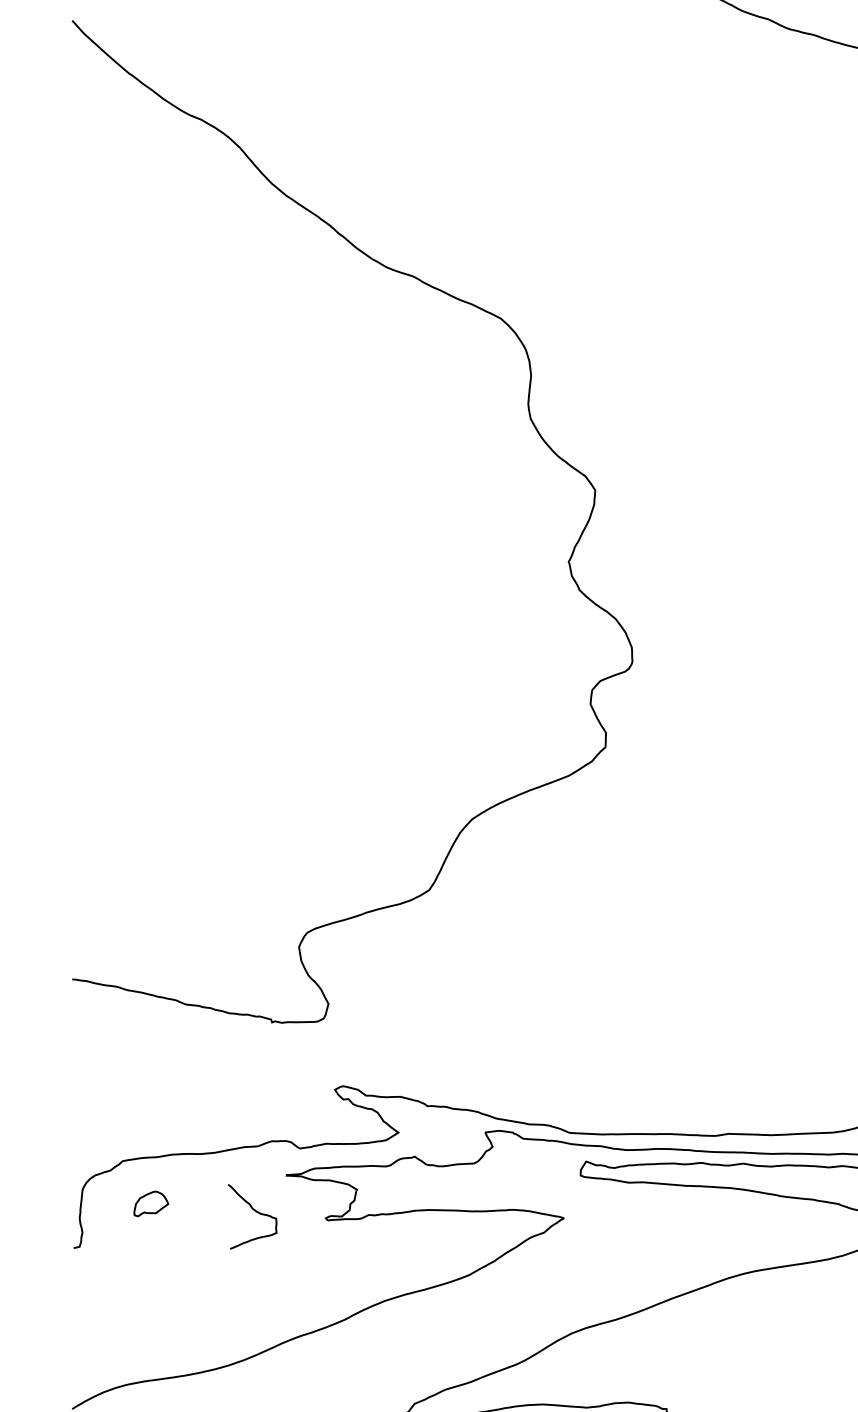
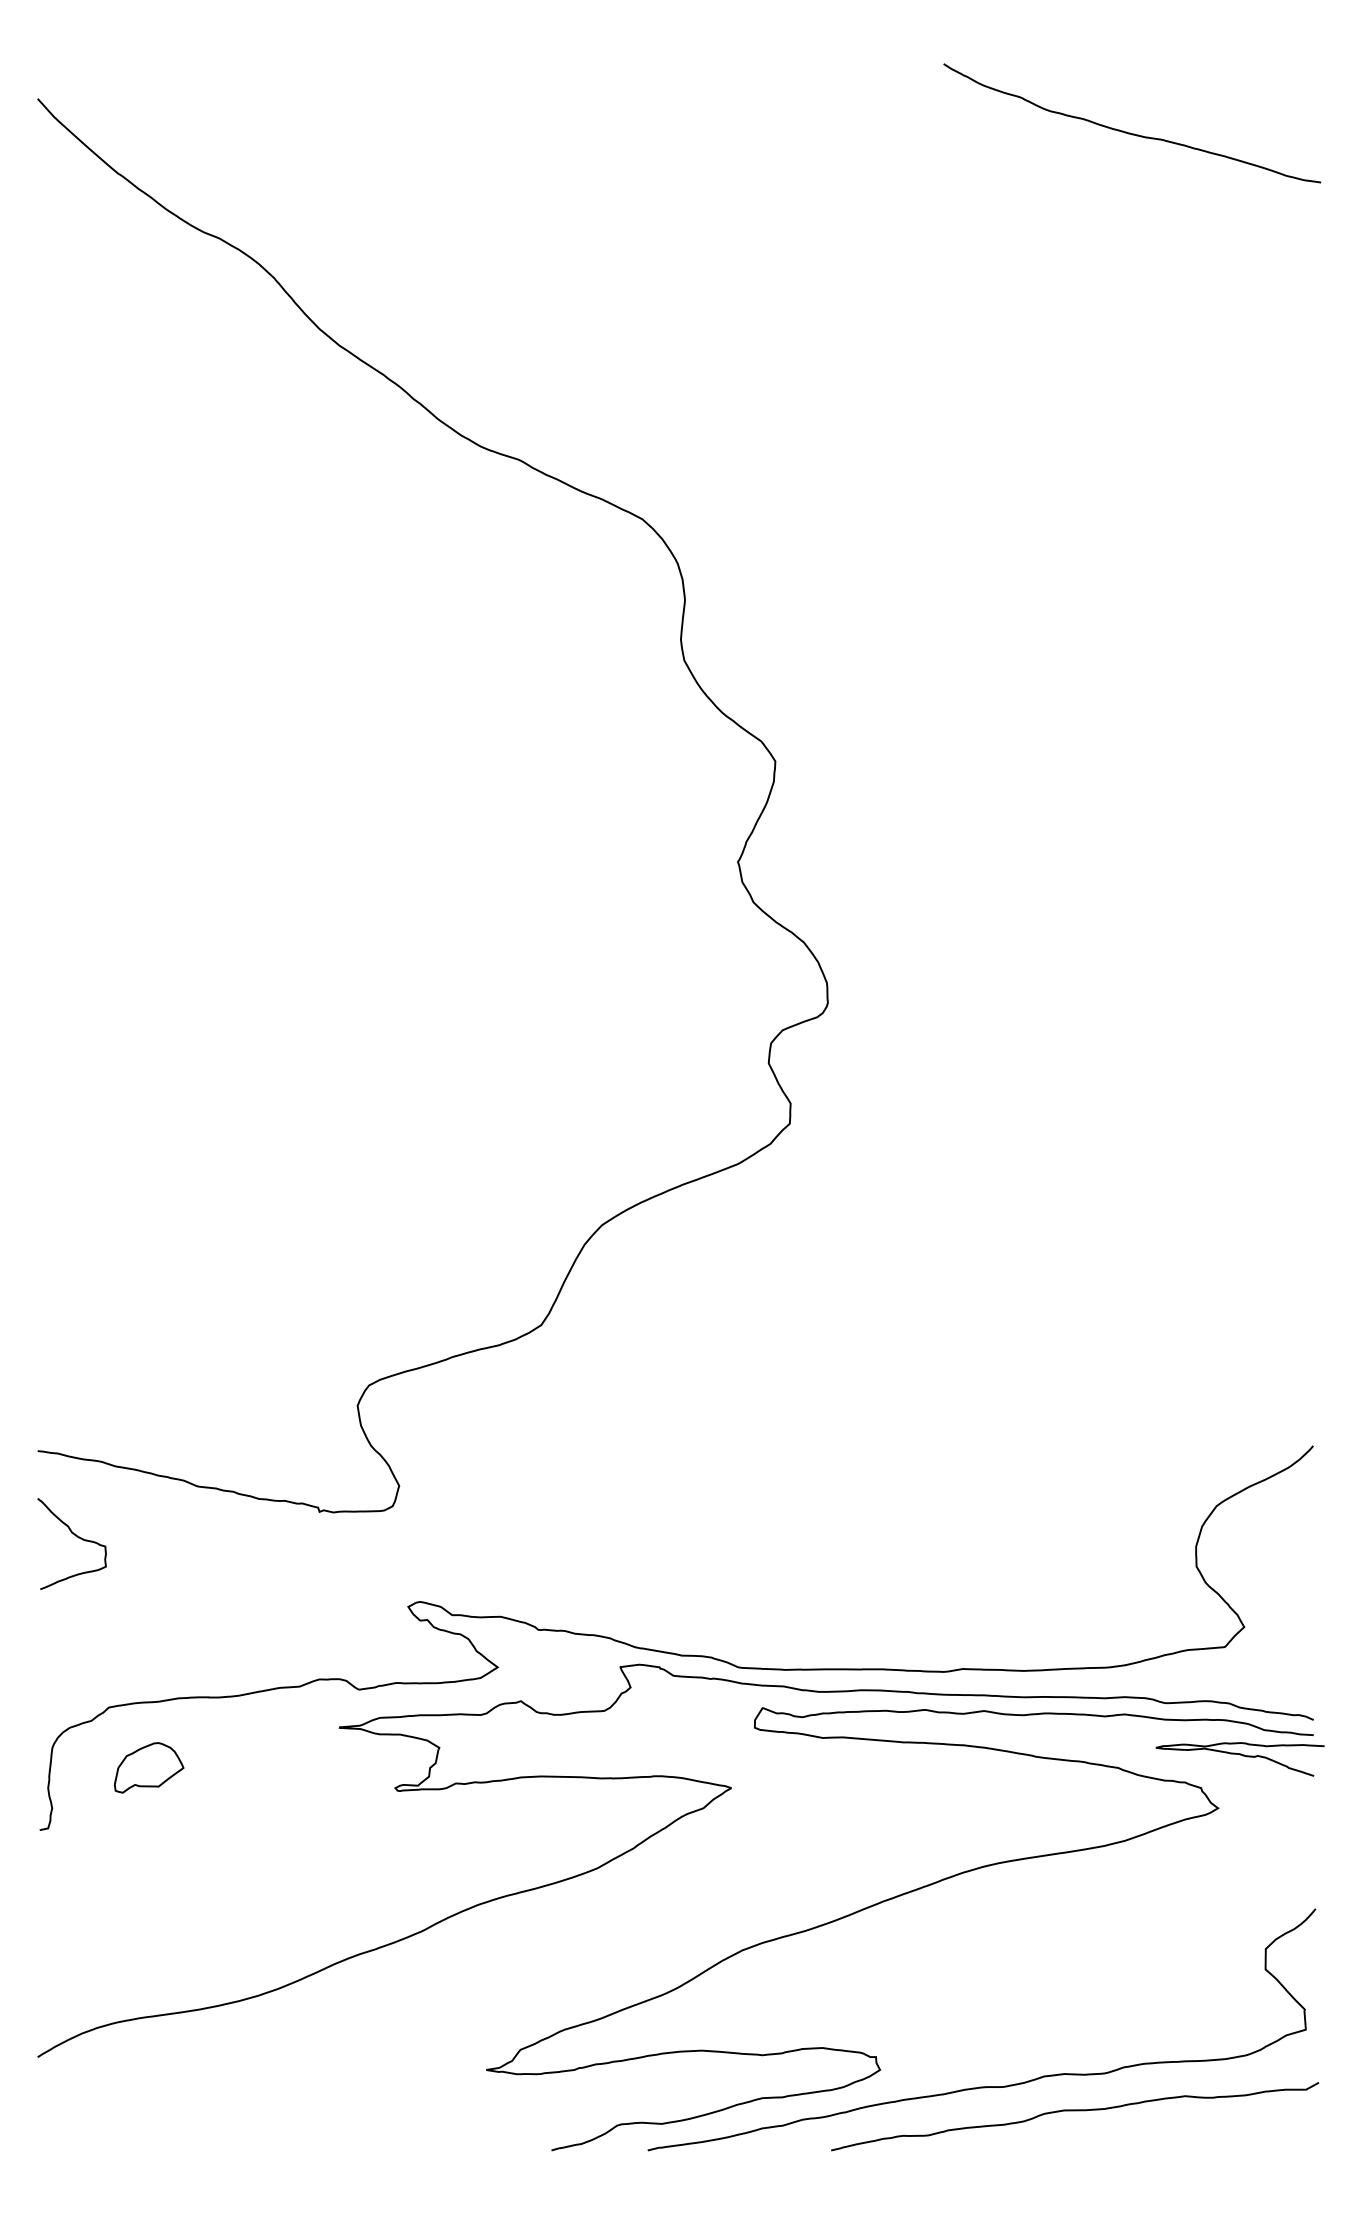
part: (151, 1203) -> (149, 1767), size x1.43
curve: (255, 1211) -> (75, 1536), moved

